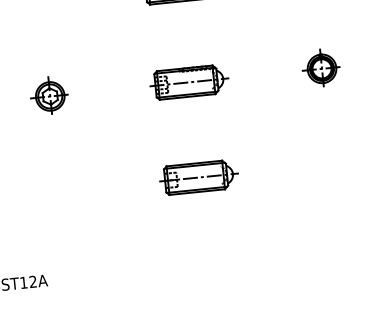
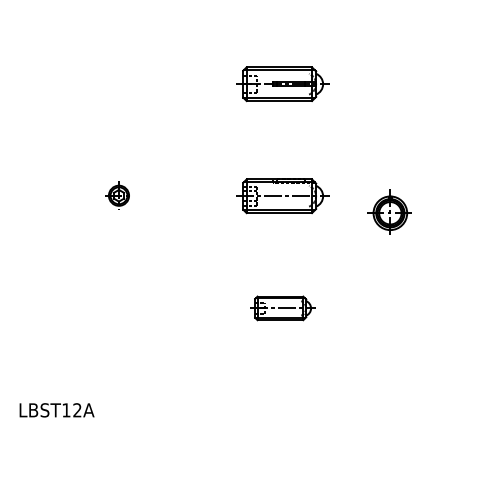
part: (321, 67) -> (389, 211), moved
part: (49, 95) -> (118, 194), size x0.6
part: (198, 177) -> (282, 308), size x0.7

